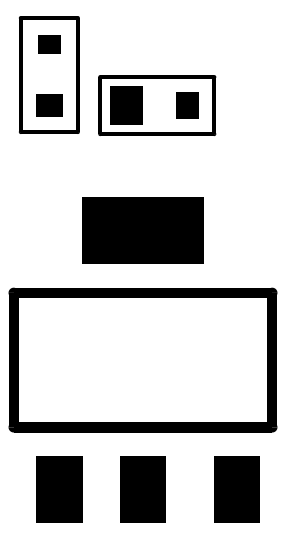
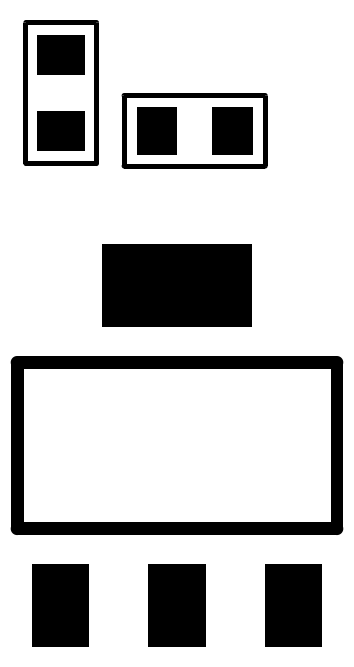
part: (48, 43) -> (60, 54), size x1.67
part: (48, 105) -> (60, 130), size x1.43
part: (187, 105) -> (232, 130), size x1.43
part: (59, 489) -> (60, 605), moved

